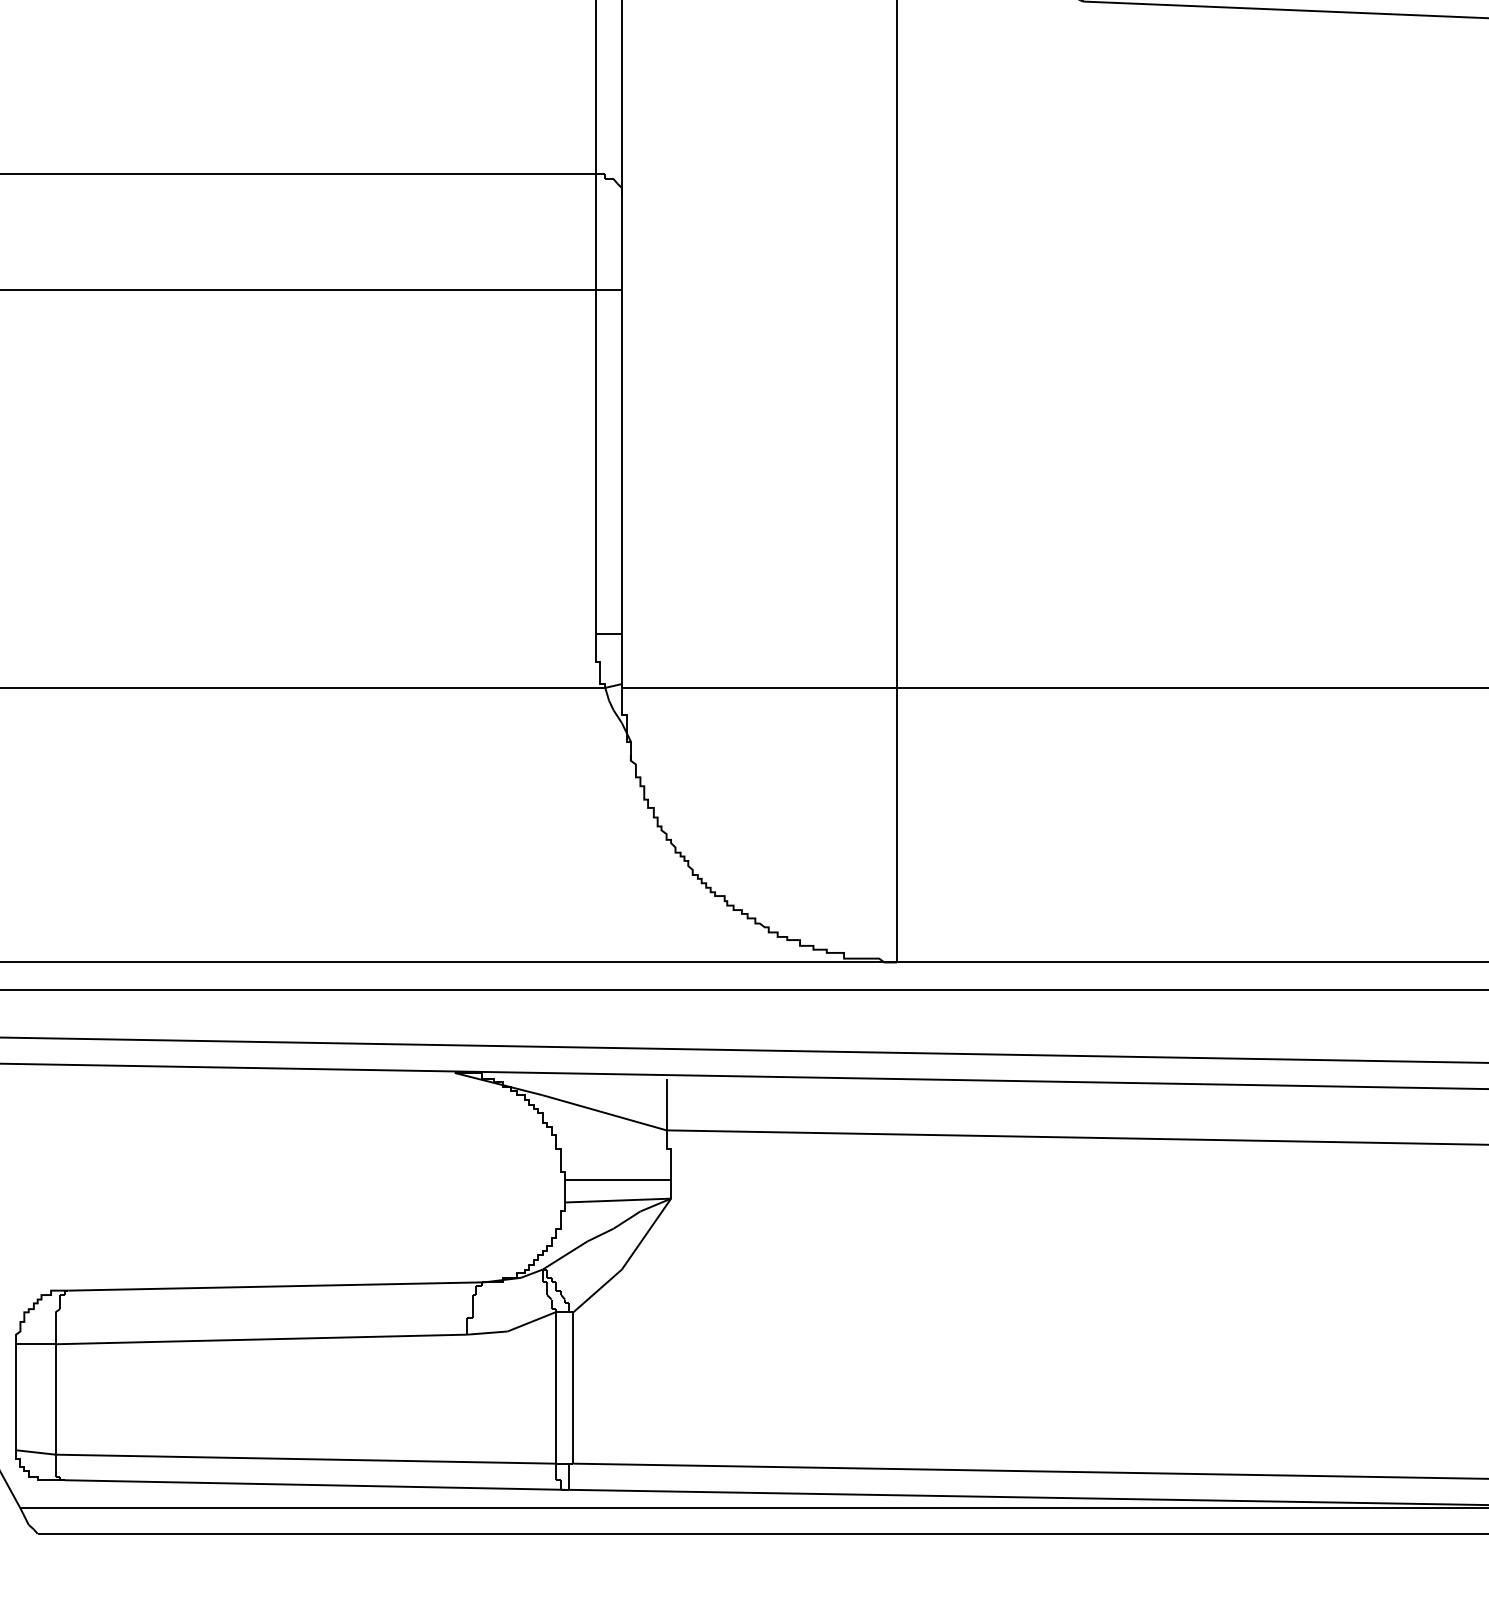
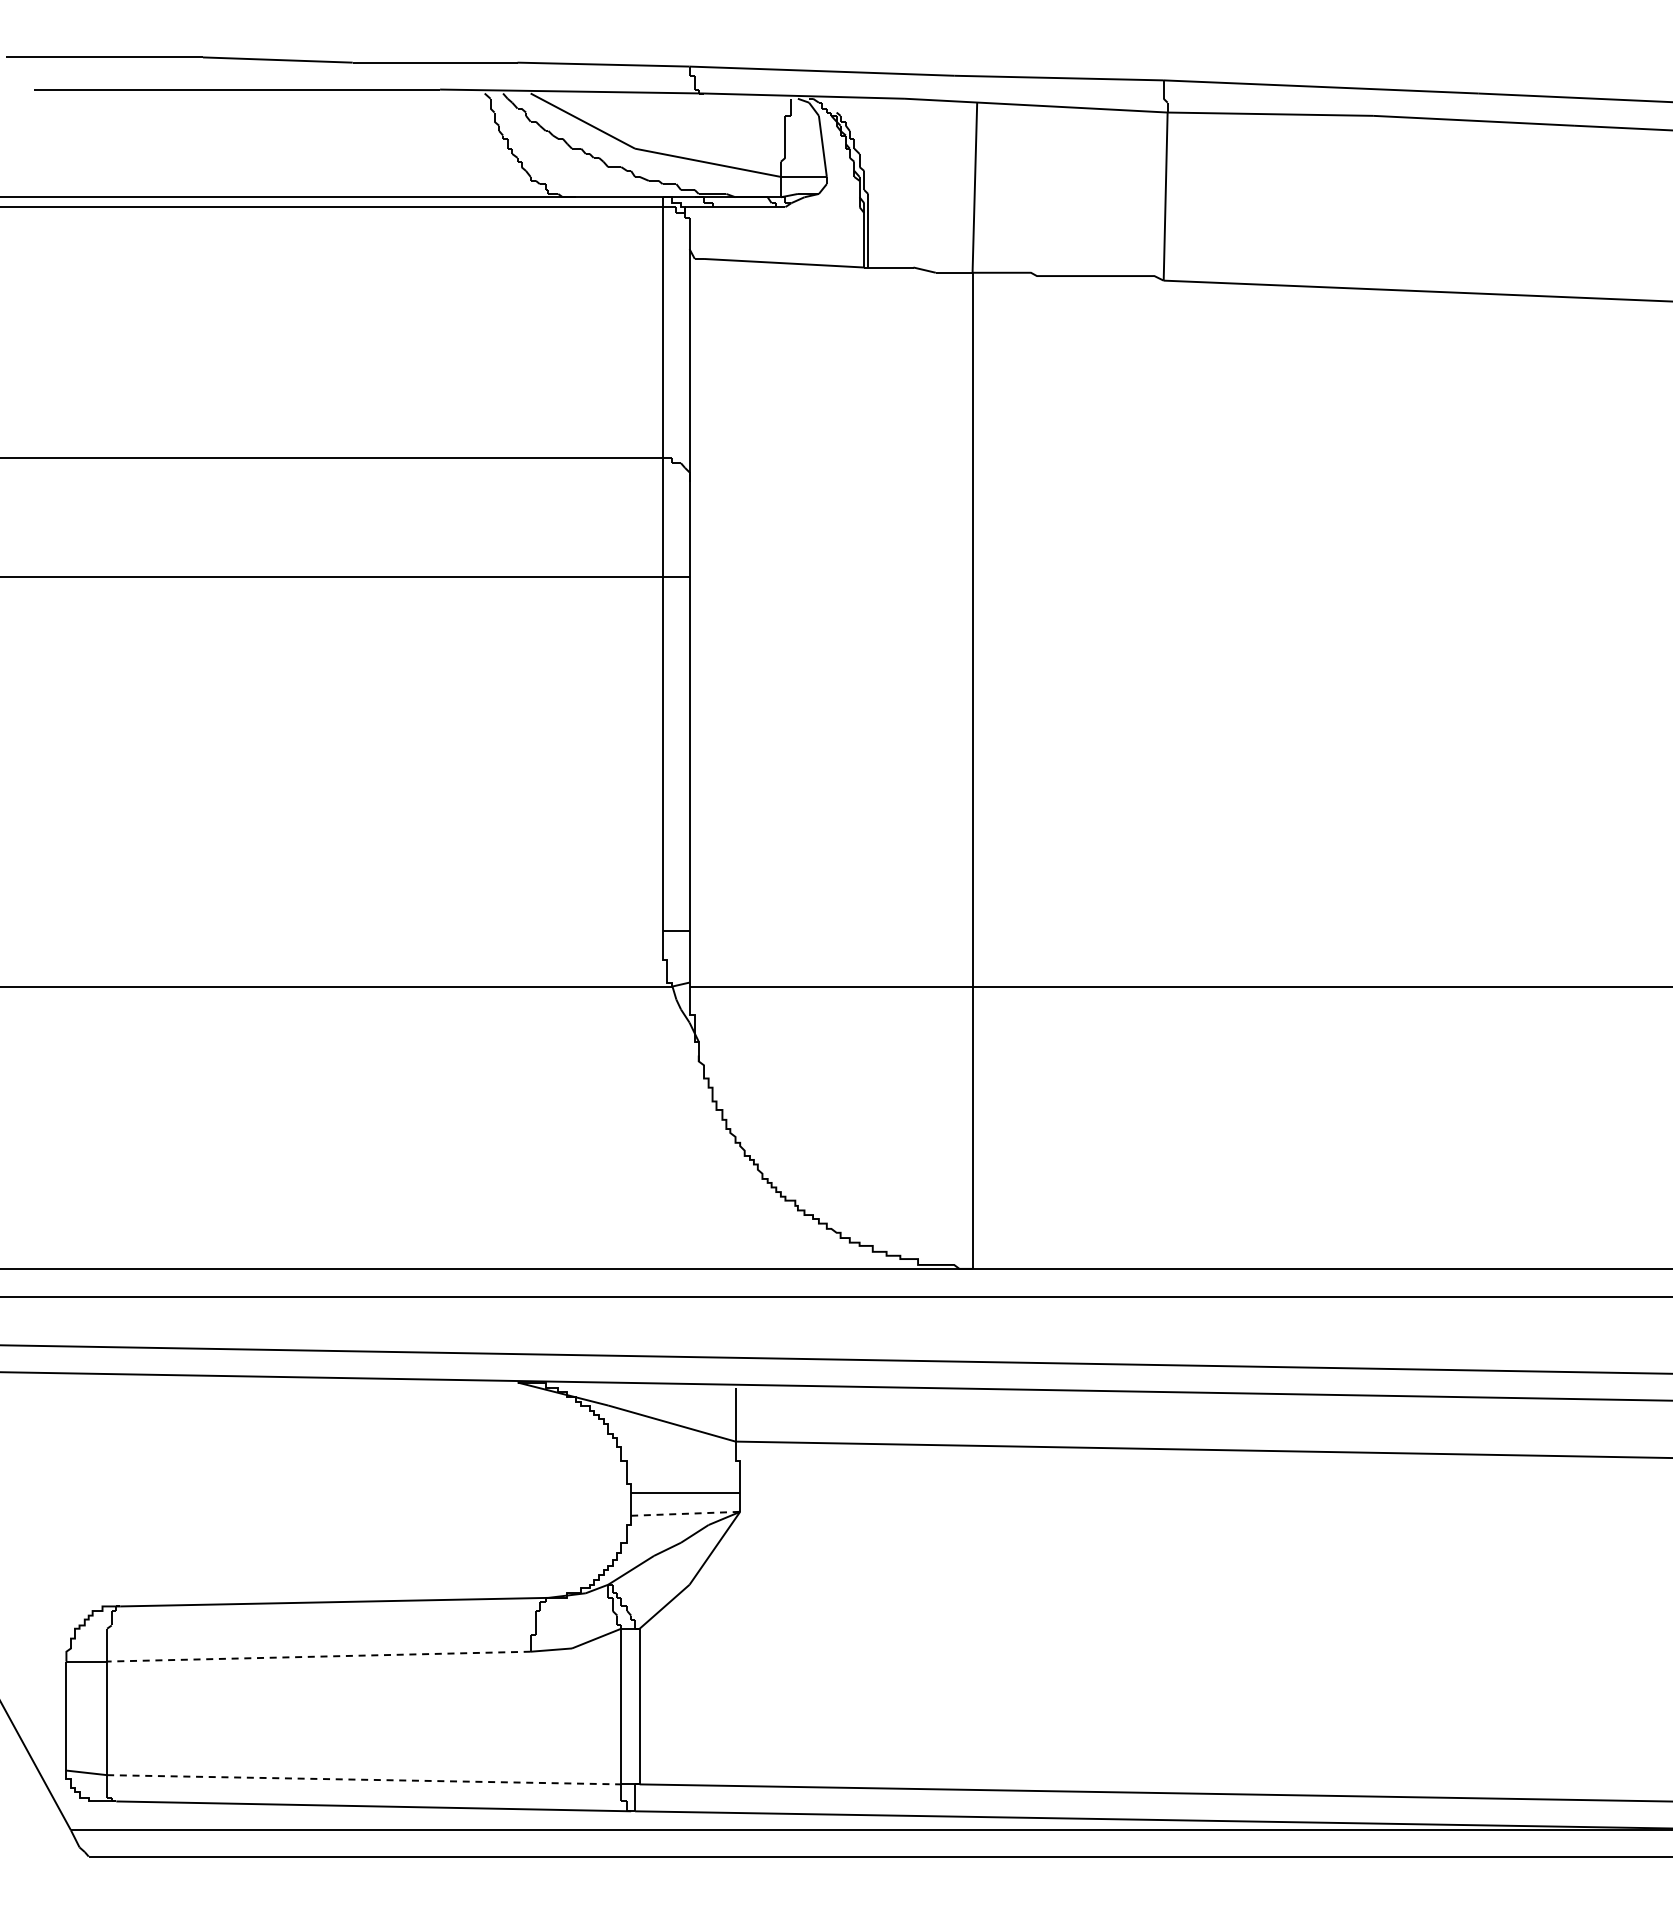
line: (617, 1200) -> (685, 1513), solid -> dashed
line: (261, 1339) -> (318, 1656), solid -> dashed
line: (305, 1458) -> (364, 1779), solid -> dashed

